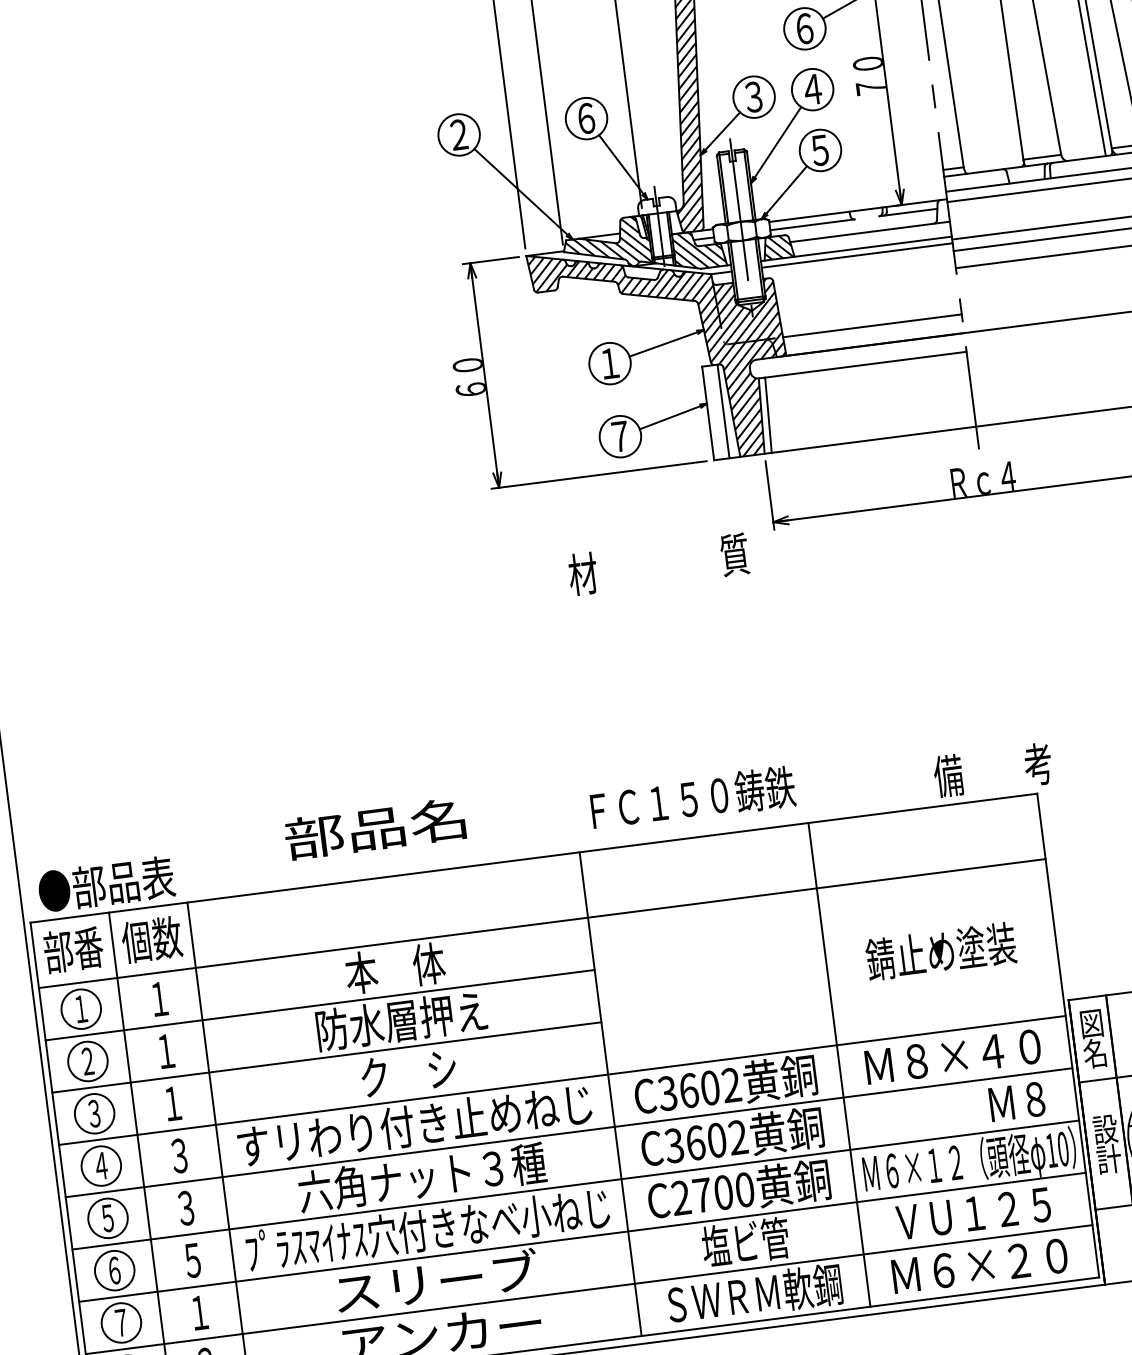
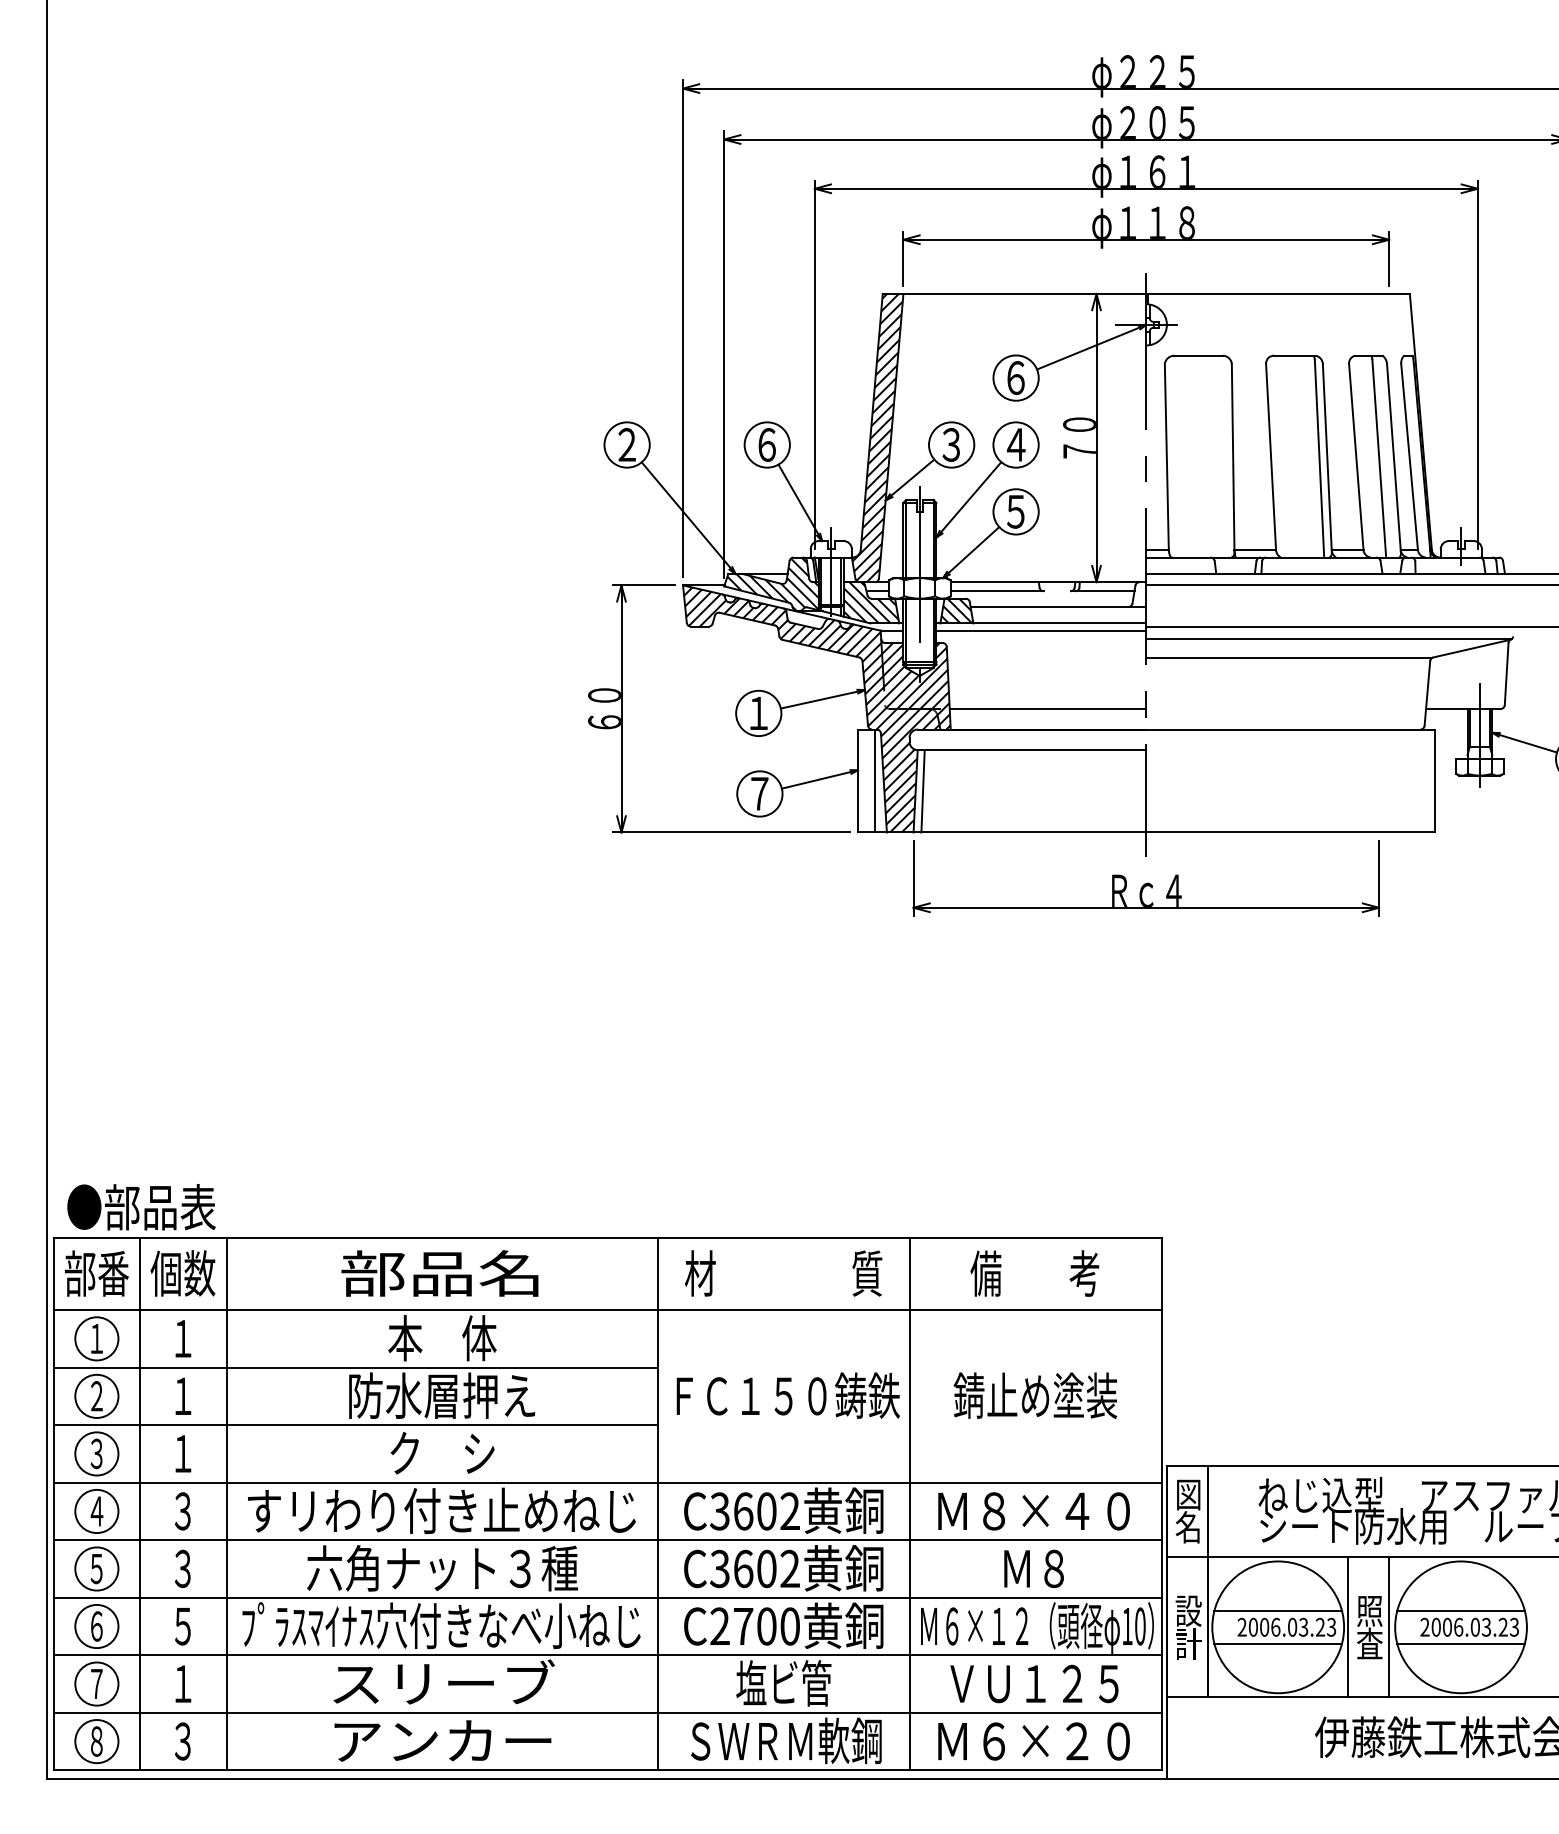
text: (658, 564) -> (783, 1273), moved
text: (992, 770) -> (1034, 1273), moved
text: (692, 798) -> (787, 1395), moved
text: (374, 828) -> (439, 1273), moved
text: (1016, 1101) -> (1033, 1568), moved

